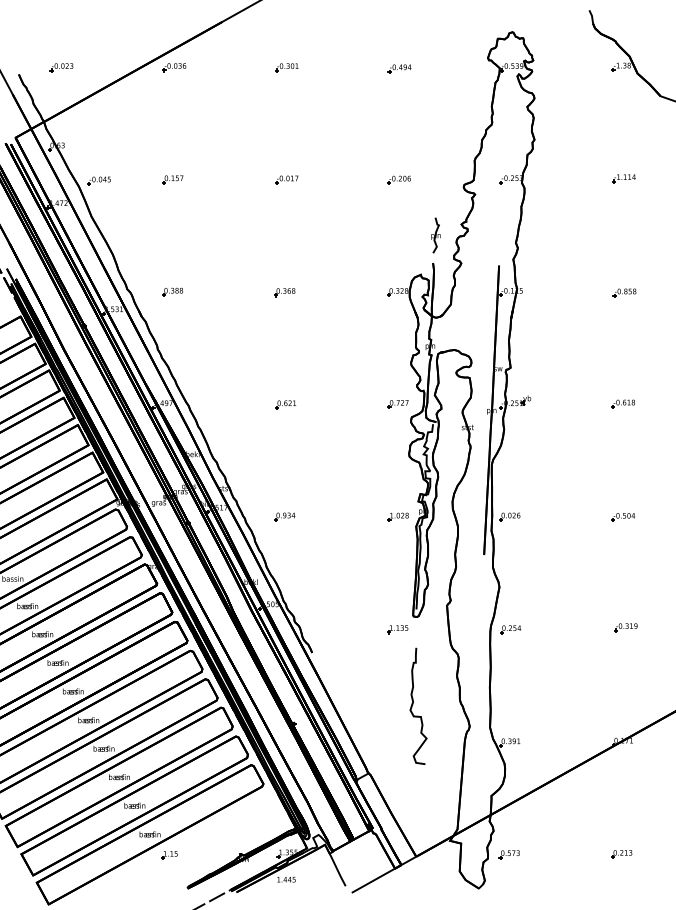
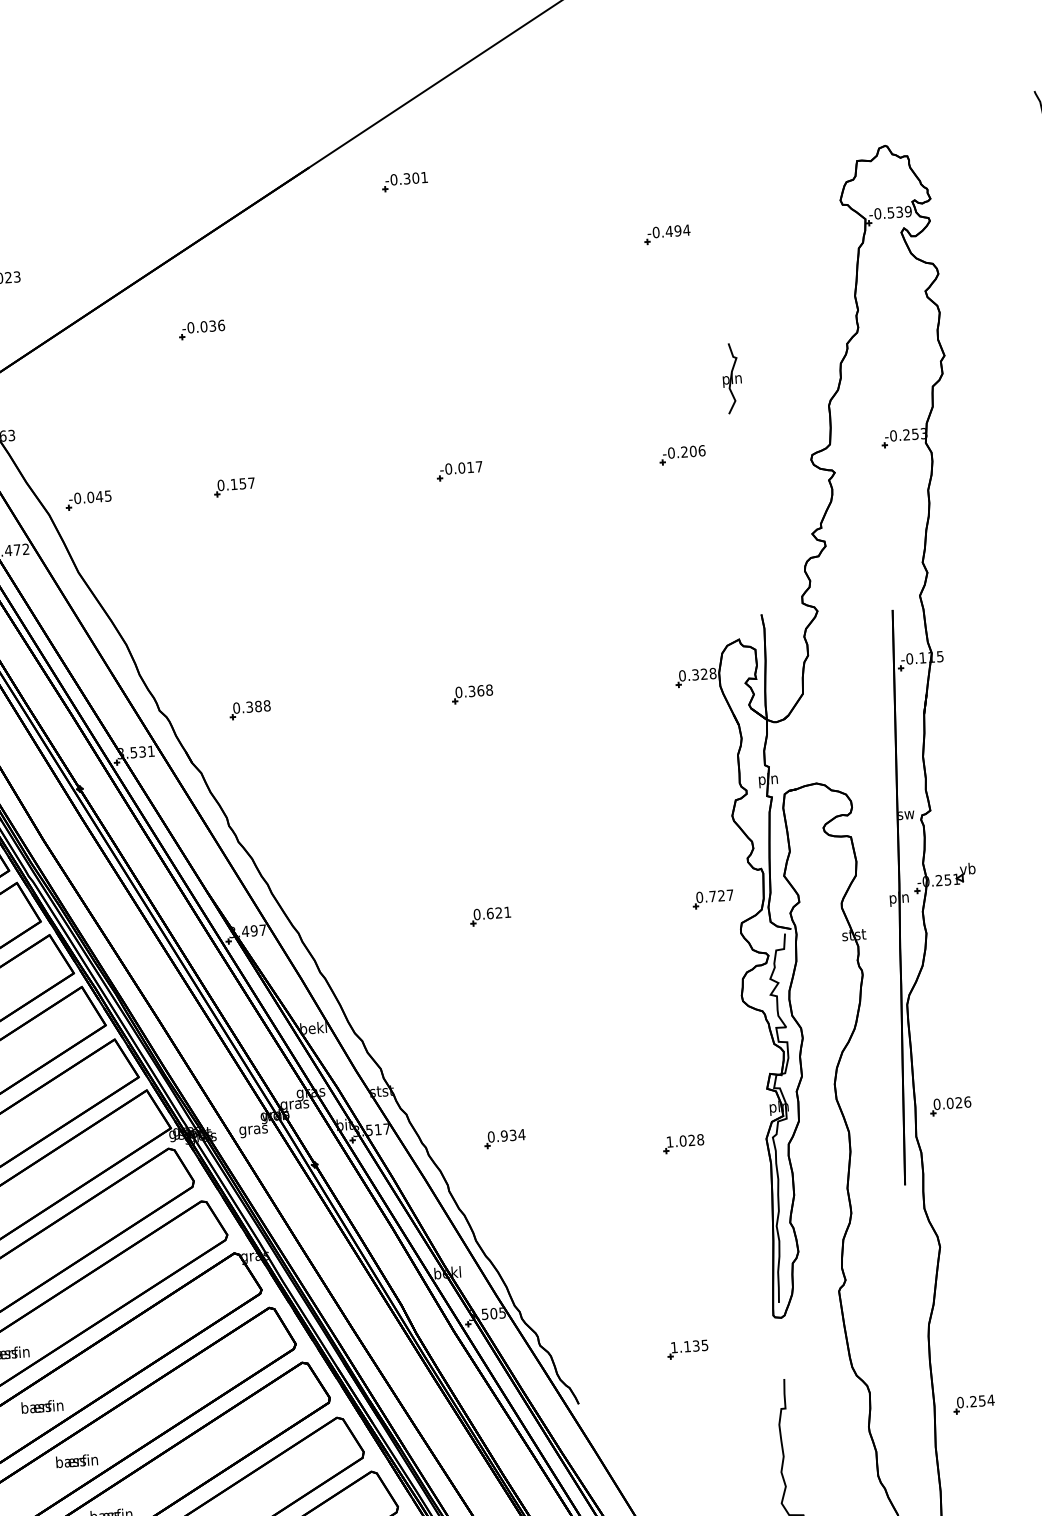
part: (174, 67) -> (201, 329), moved
part: (286, 67) -> (404, 181), moved
part: (435, 235) -> (731, 378), moved
part: (397, 516) -> (681, 1142), moved
part: (397, 629) -> (686, 1349), moved
part: (510, 629) -> (973, 1404), moved

